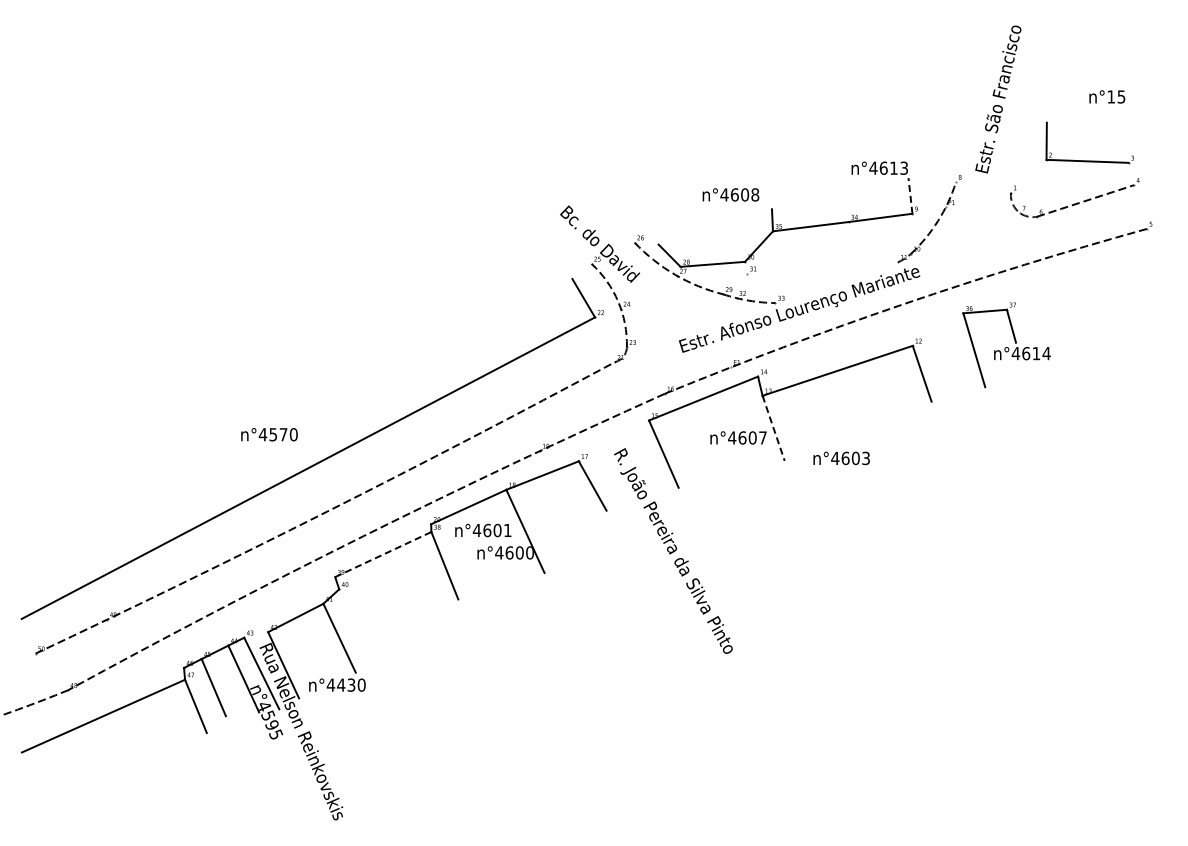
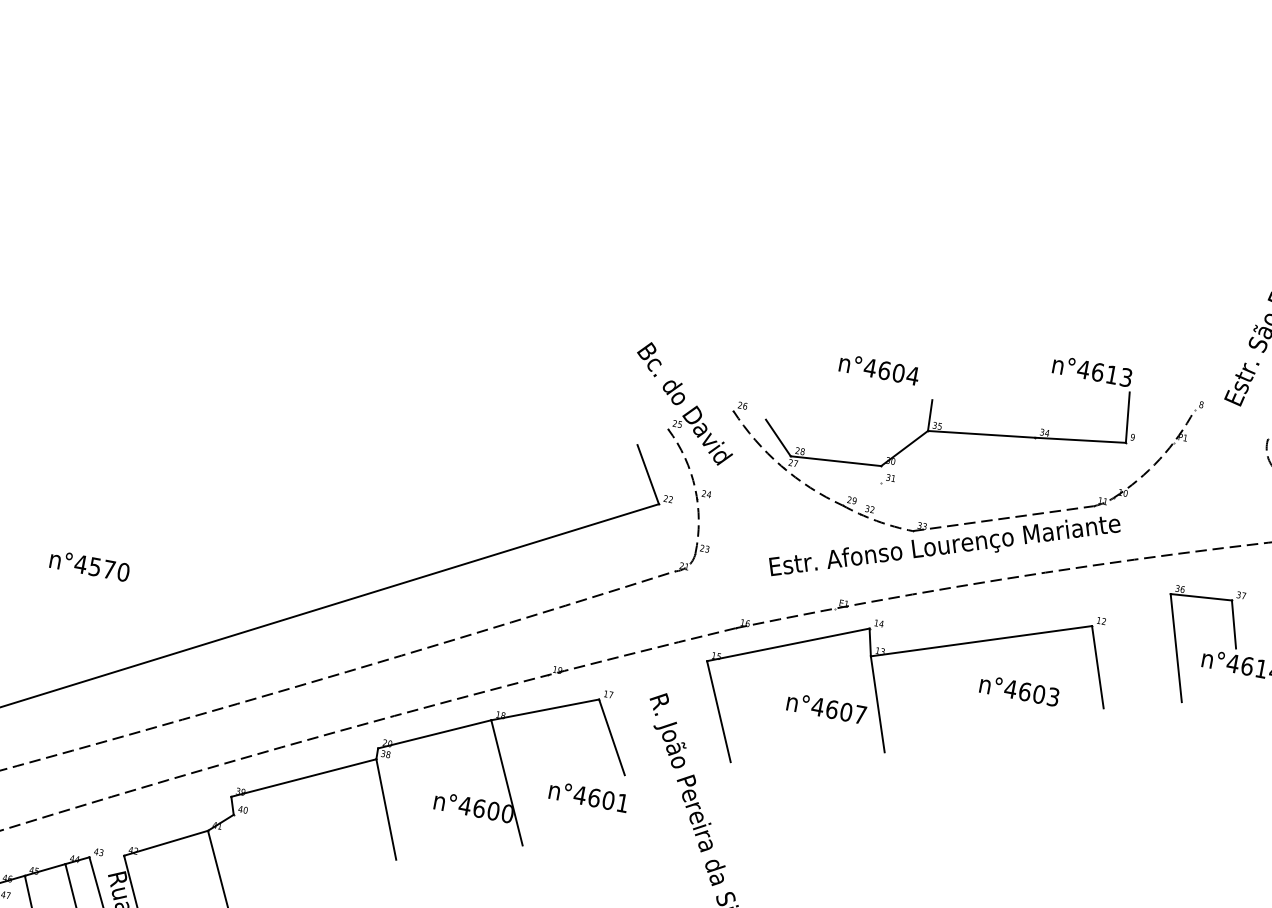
text: (755, 194) -> (913, 375), n°4608 -> n°4604
line: (910, 195) -> (1127, 417), dashed -> solid
line: (836, 282) -> (1002, 518), added
line: (773, 428) -> (877, 704), dashed -> solid
text: (269, 434) -> (89, 565), moved
text: (841, 458) -> (1019, 690), moved
text: (483, 530) -> (589, 796), moved
line: (383, 554) -> (304, 777), dashed -> solid

